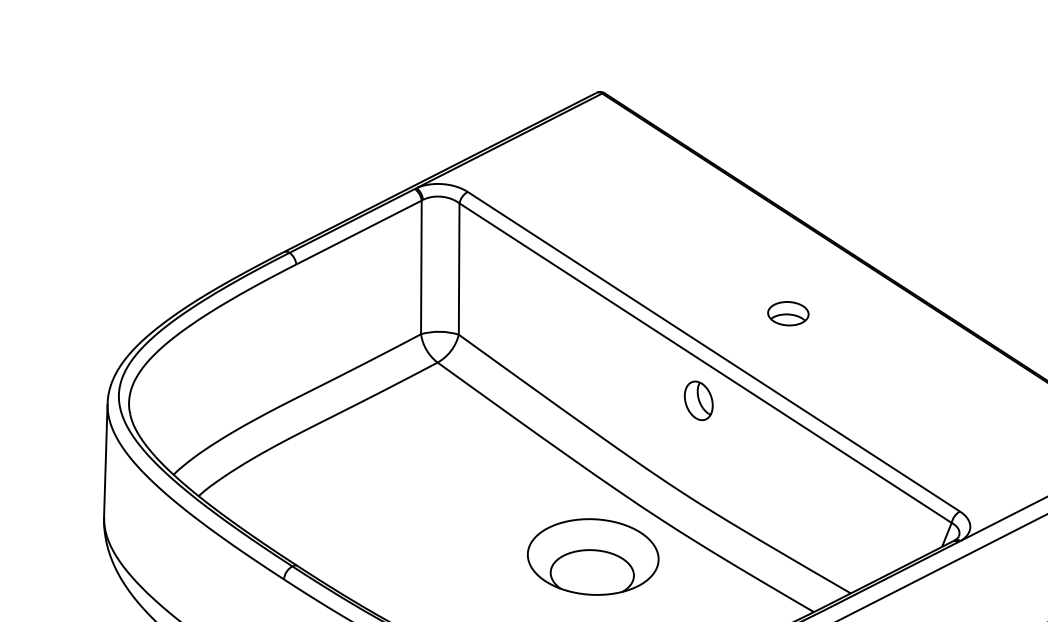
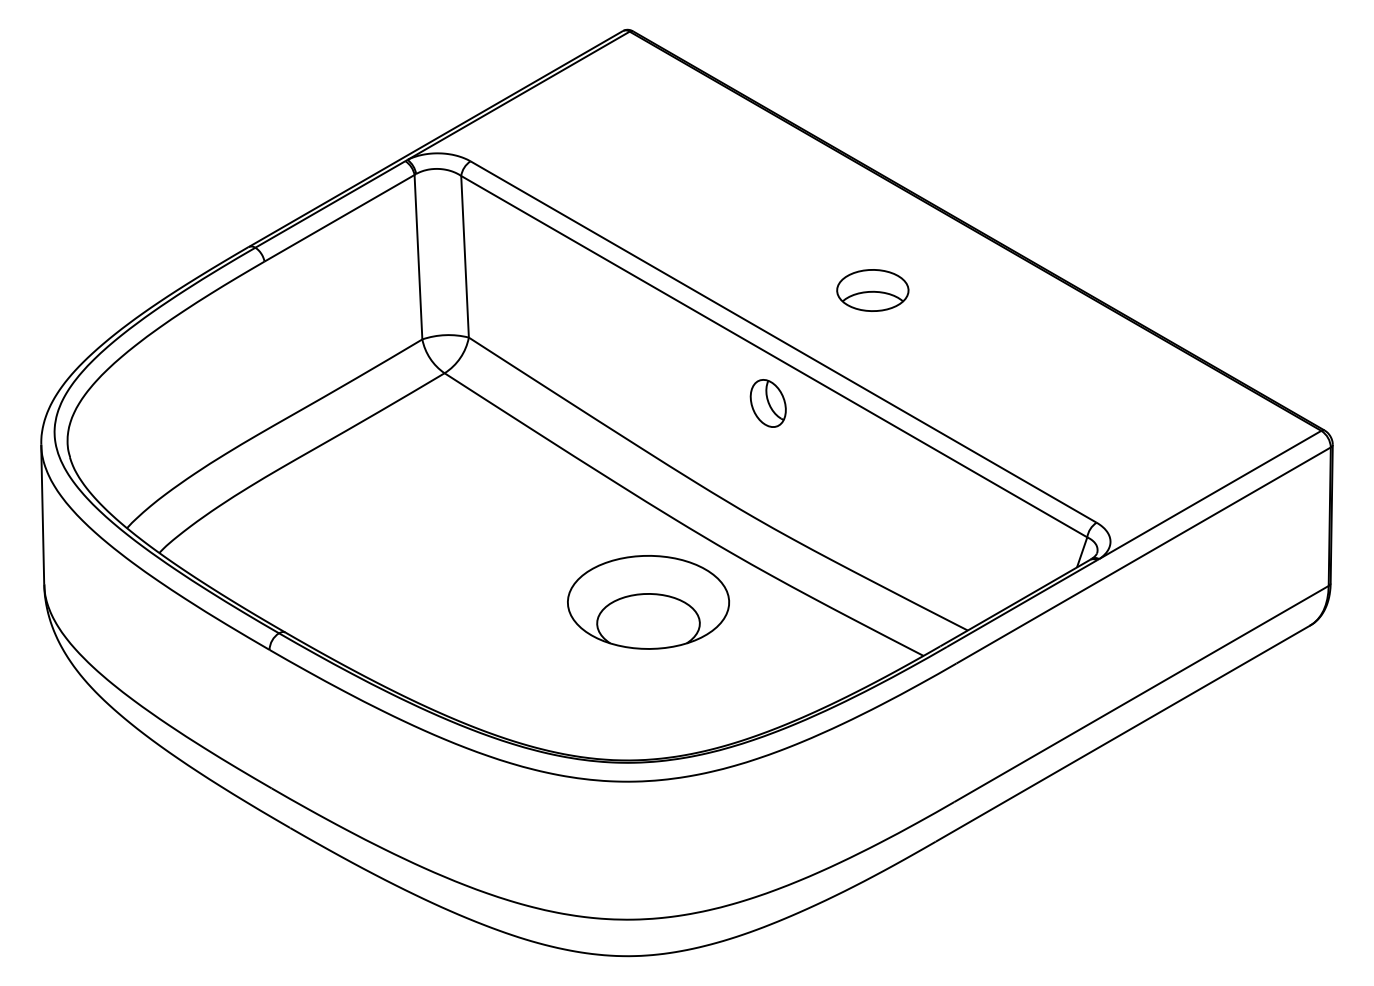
part: (788, 313) -> (872, 290), size x1.43

